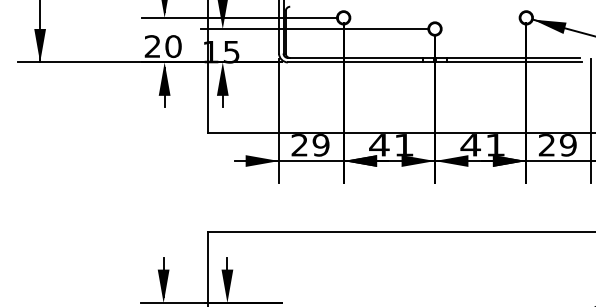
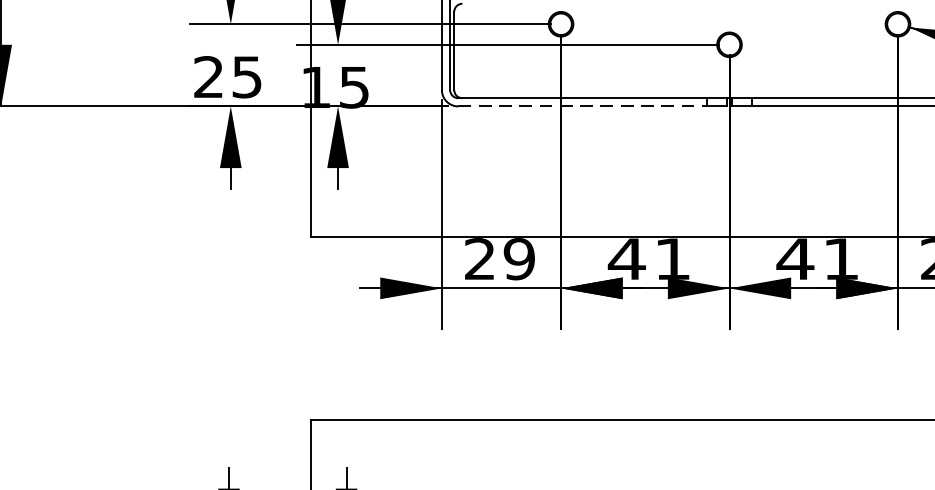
text: (173, 46) -> (247, 77), 20 -> 25
line: (355, 62) -> (582, 106), solid -> dashed

